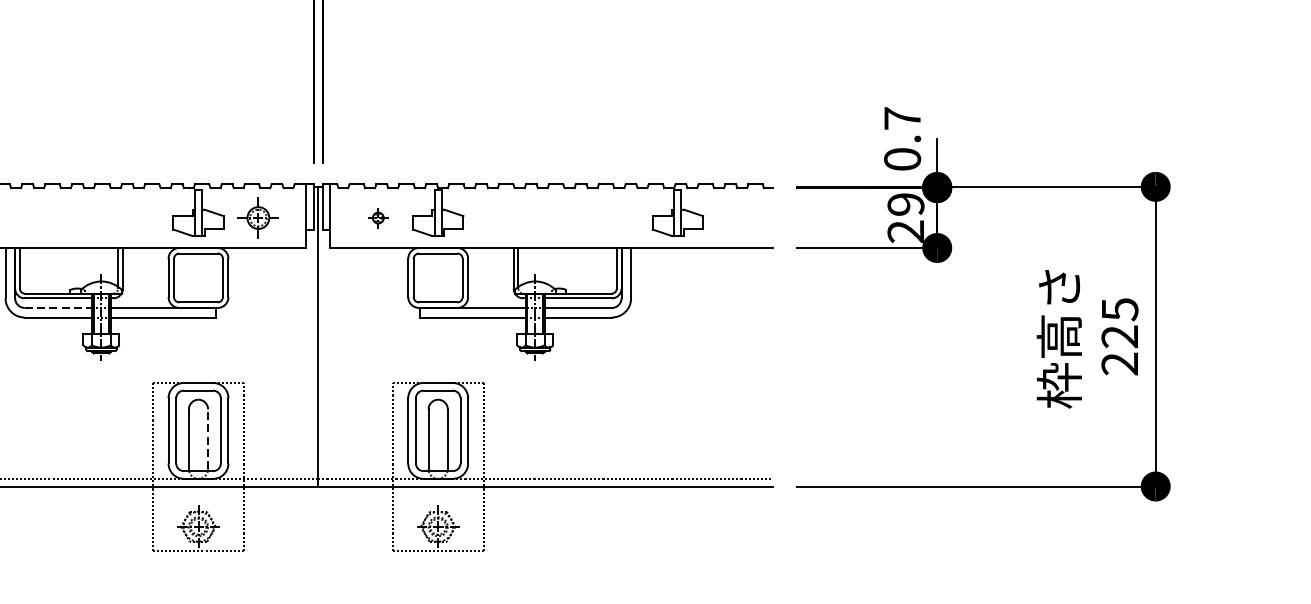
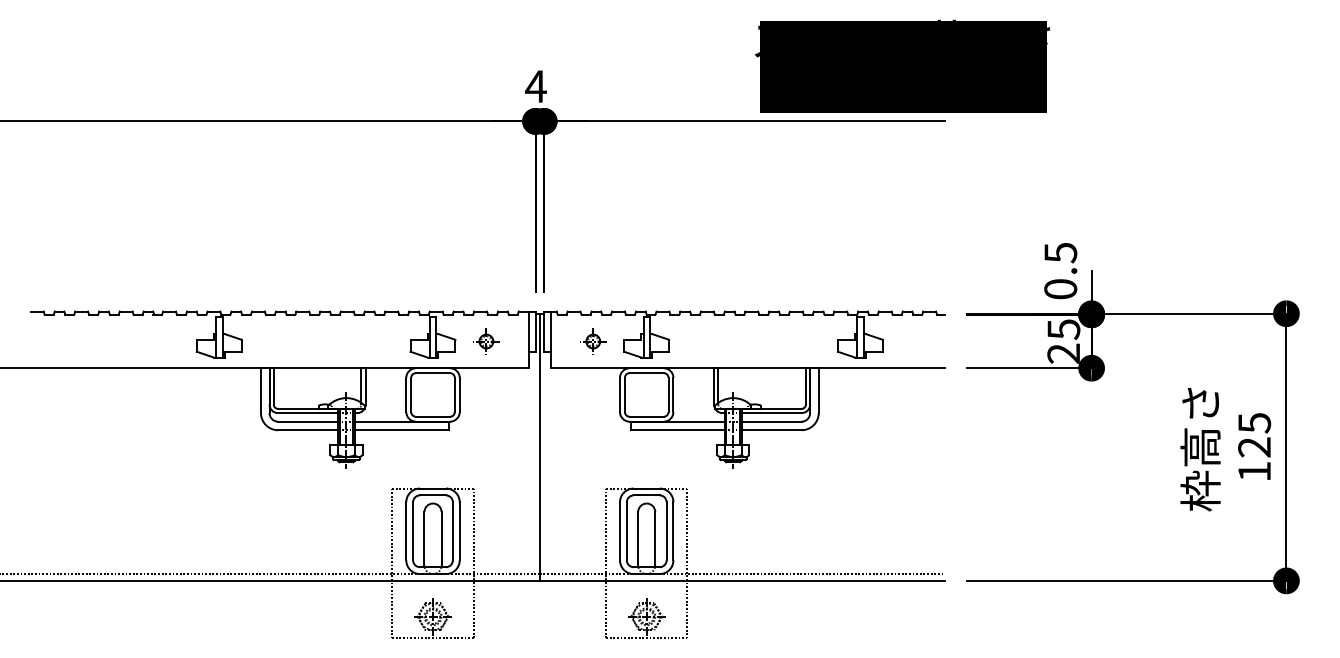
text: (902, 118) -> (1060, 252), 0.7 -> 0.5
text: (905, 204) -> (1063, 329), 29 -> 25
part: (258, 218) -> (486, 341), size x0.71
part: (378, 218) -> (593, 341), size x1.43
line: (58, 307) -> (308, 421), dashed -> solid
text: (1119, 363) -> (1254, 471), 225 -> 125
line: (208, 438) -> (441, 538), dashed -> solid

